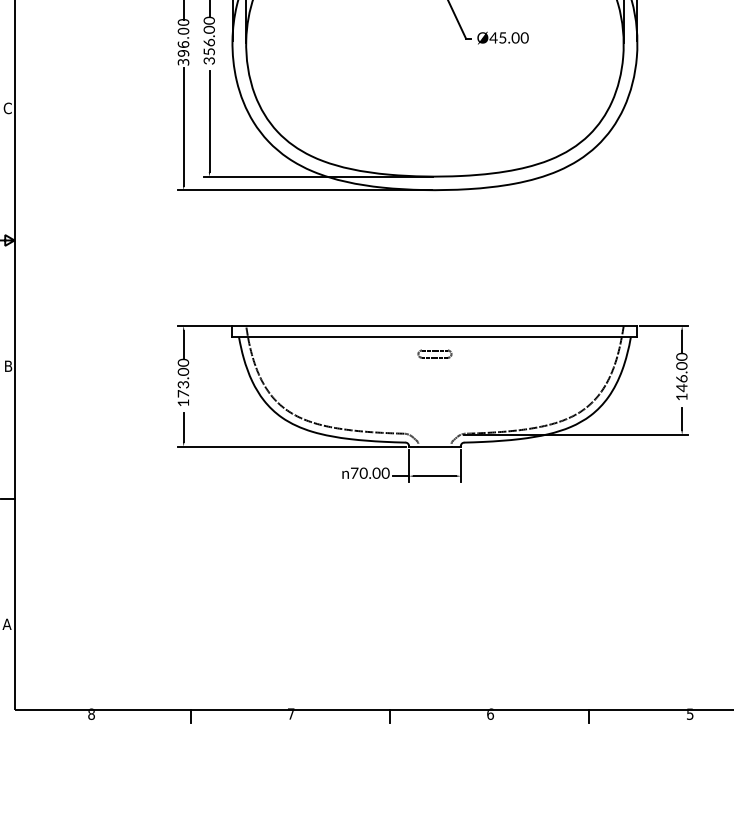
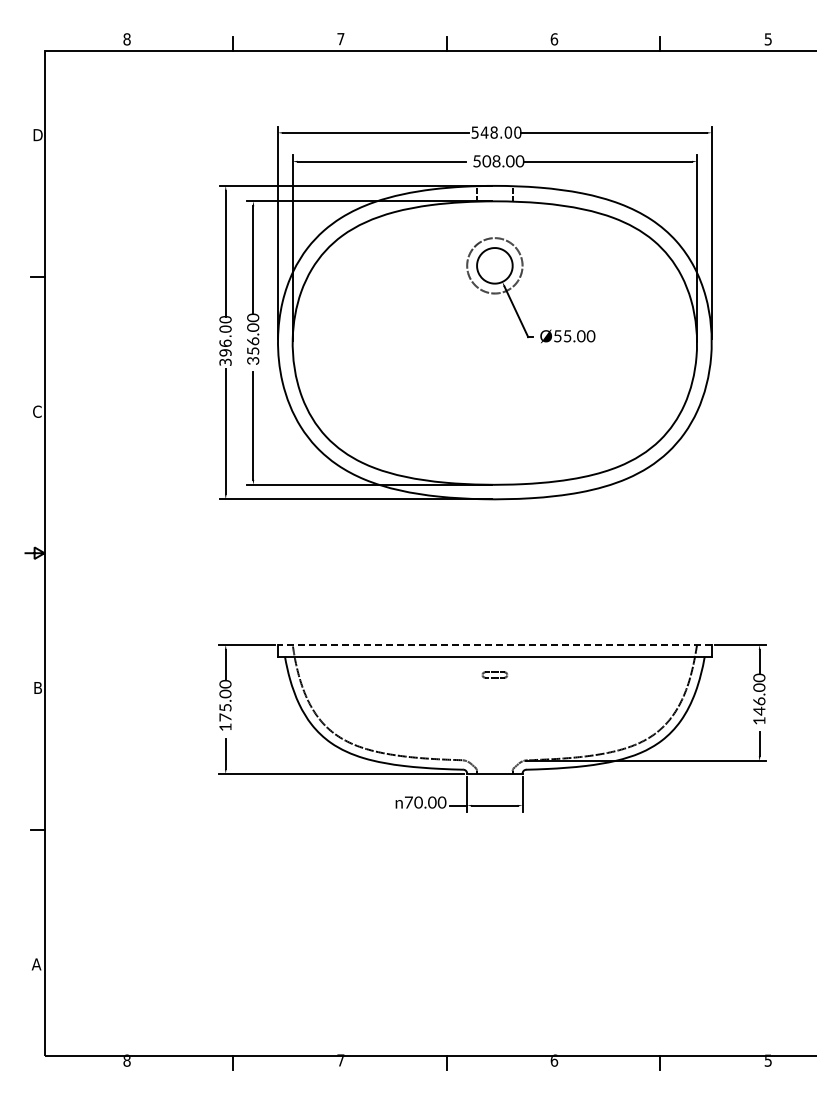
text: (493, 38) -> (557, 336), Ø45.00 -> Ø55.00
line: (434, 325) -> (494, 644), solid -> dashed
part: (434, 353) -> (494, 674), size x0.7
text: (183, 384) -> (225, 707), 173.00 -> 175.00

